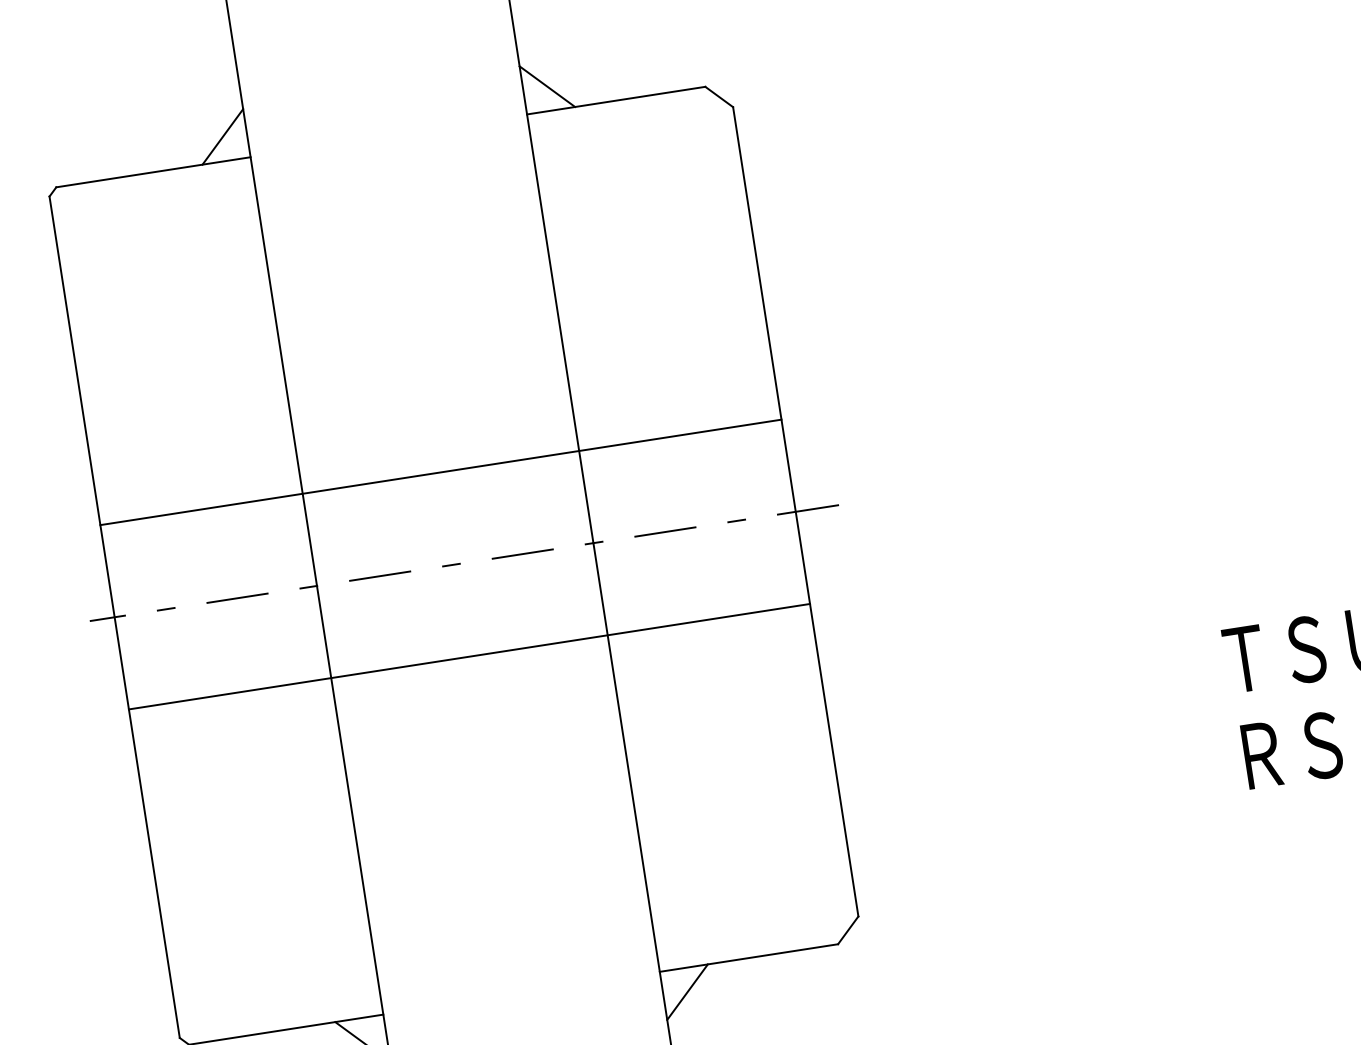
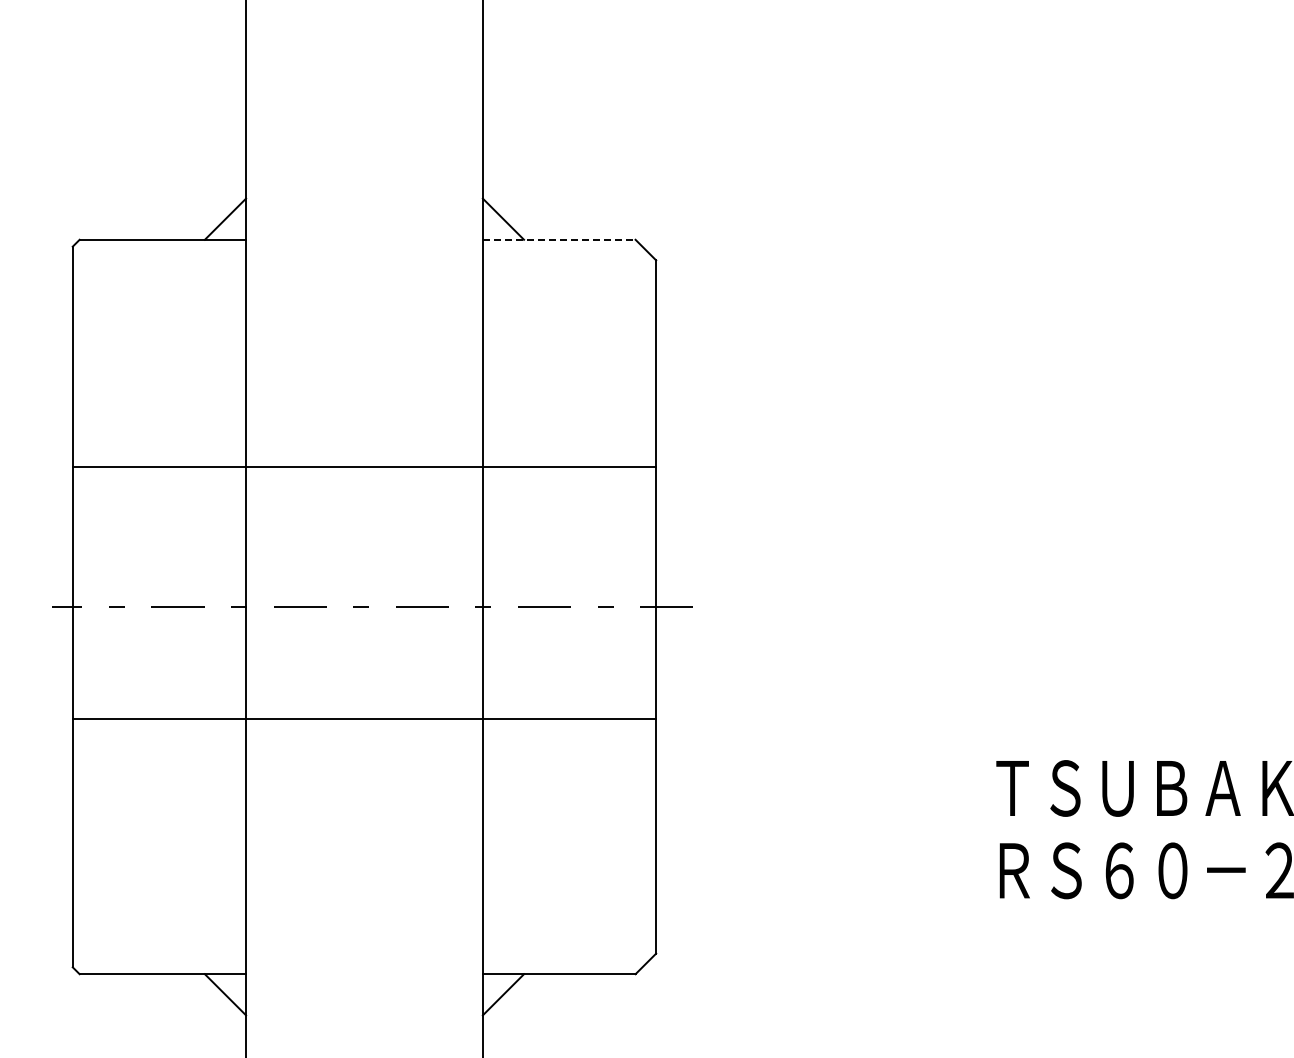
line: (616, 100) -> (559, 239), solid -> dashed
line: (441, 472) -> (364, 467), moved
line: (469, 656) -> (364, 718), moved

